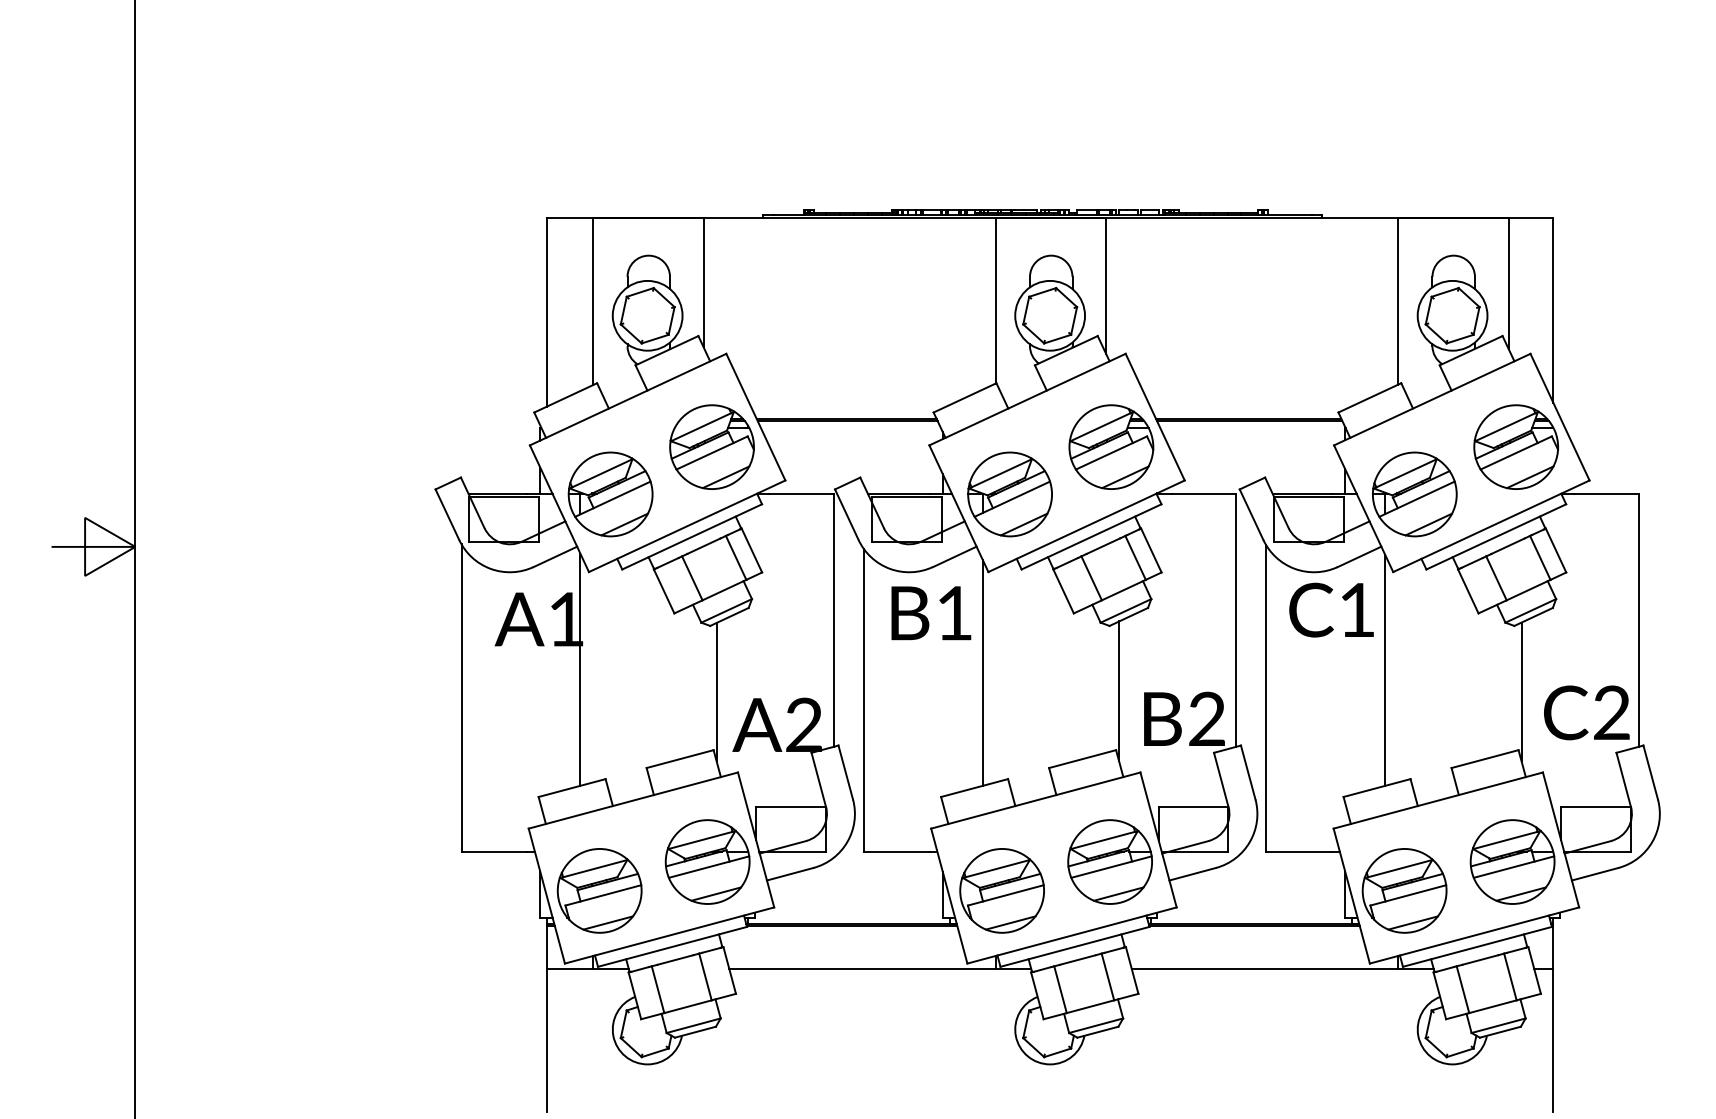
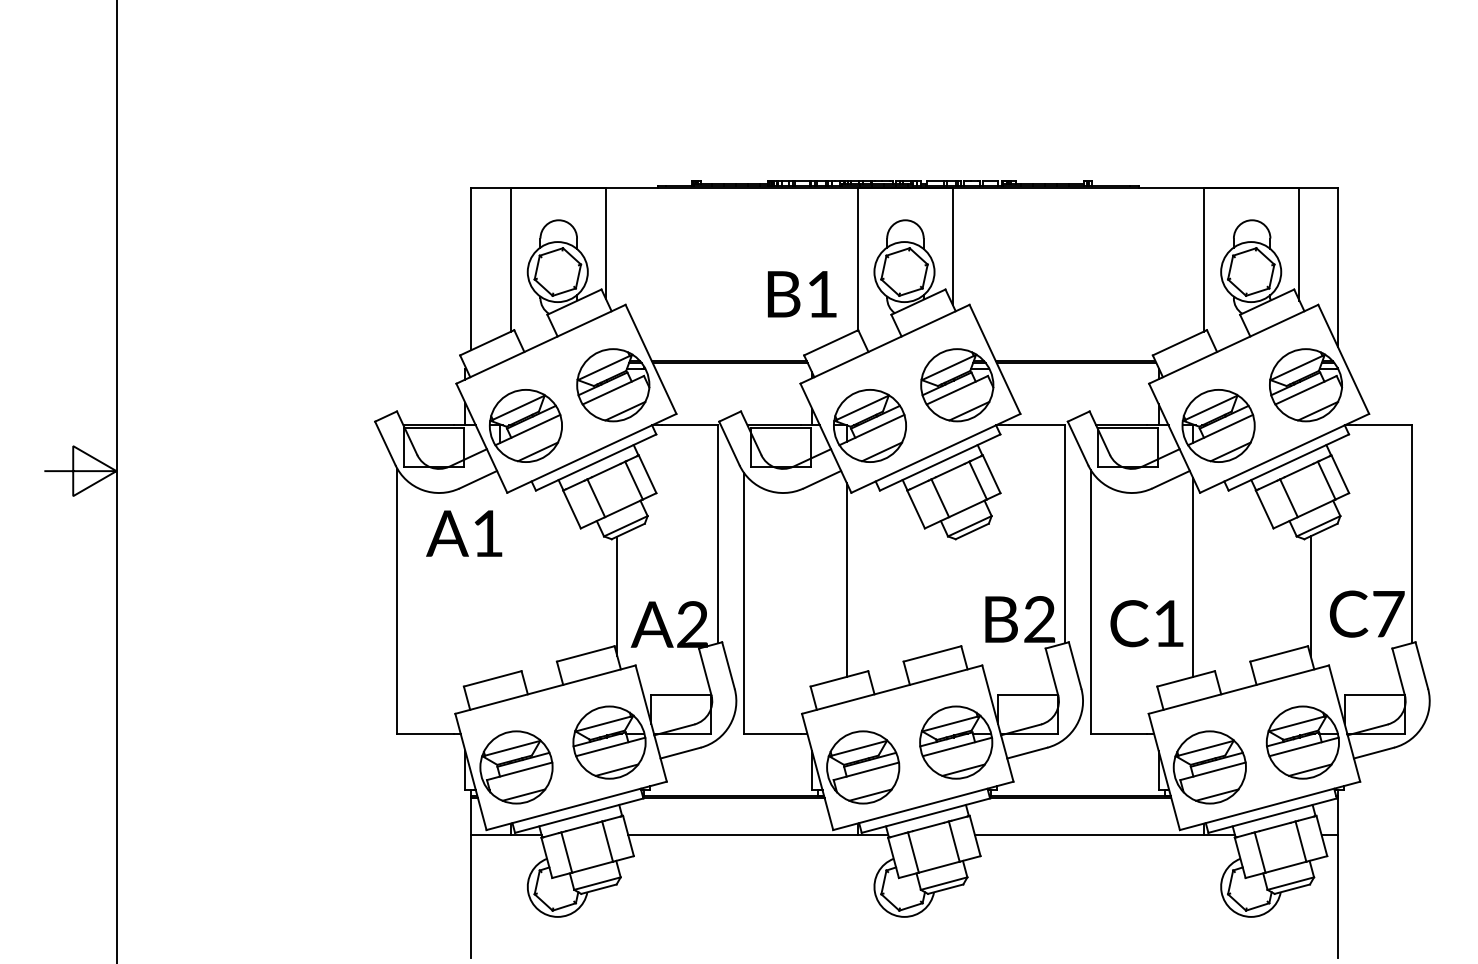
text: (1331, 609) -> (1146, 623), moved
text: (931, 613) -> (802, 294), moved
line: (579, 669) -> (499, 576), removed
line: (1118, 691) -> (963, 595), removed
text: (1612, 712) -> (1388, 613), C2 -> C7

